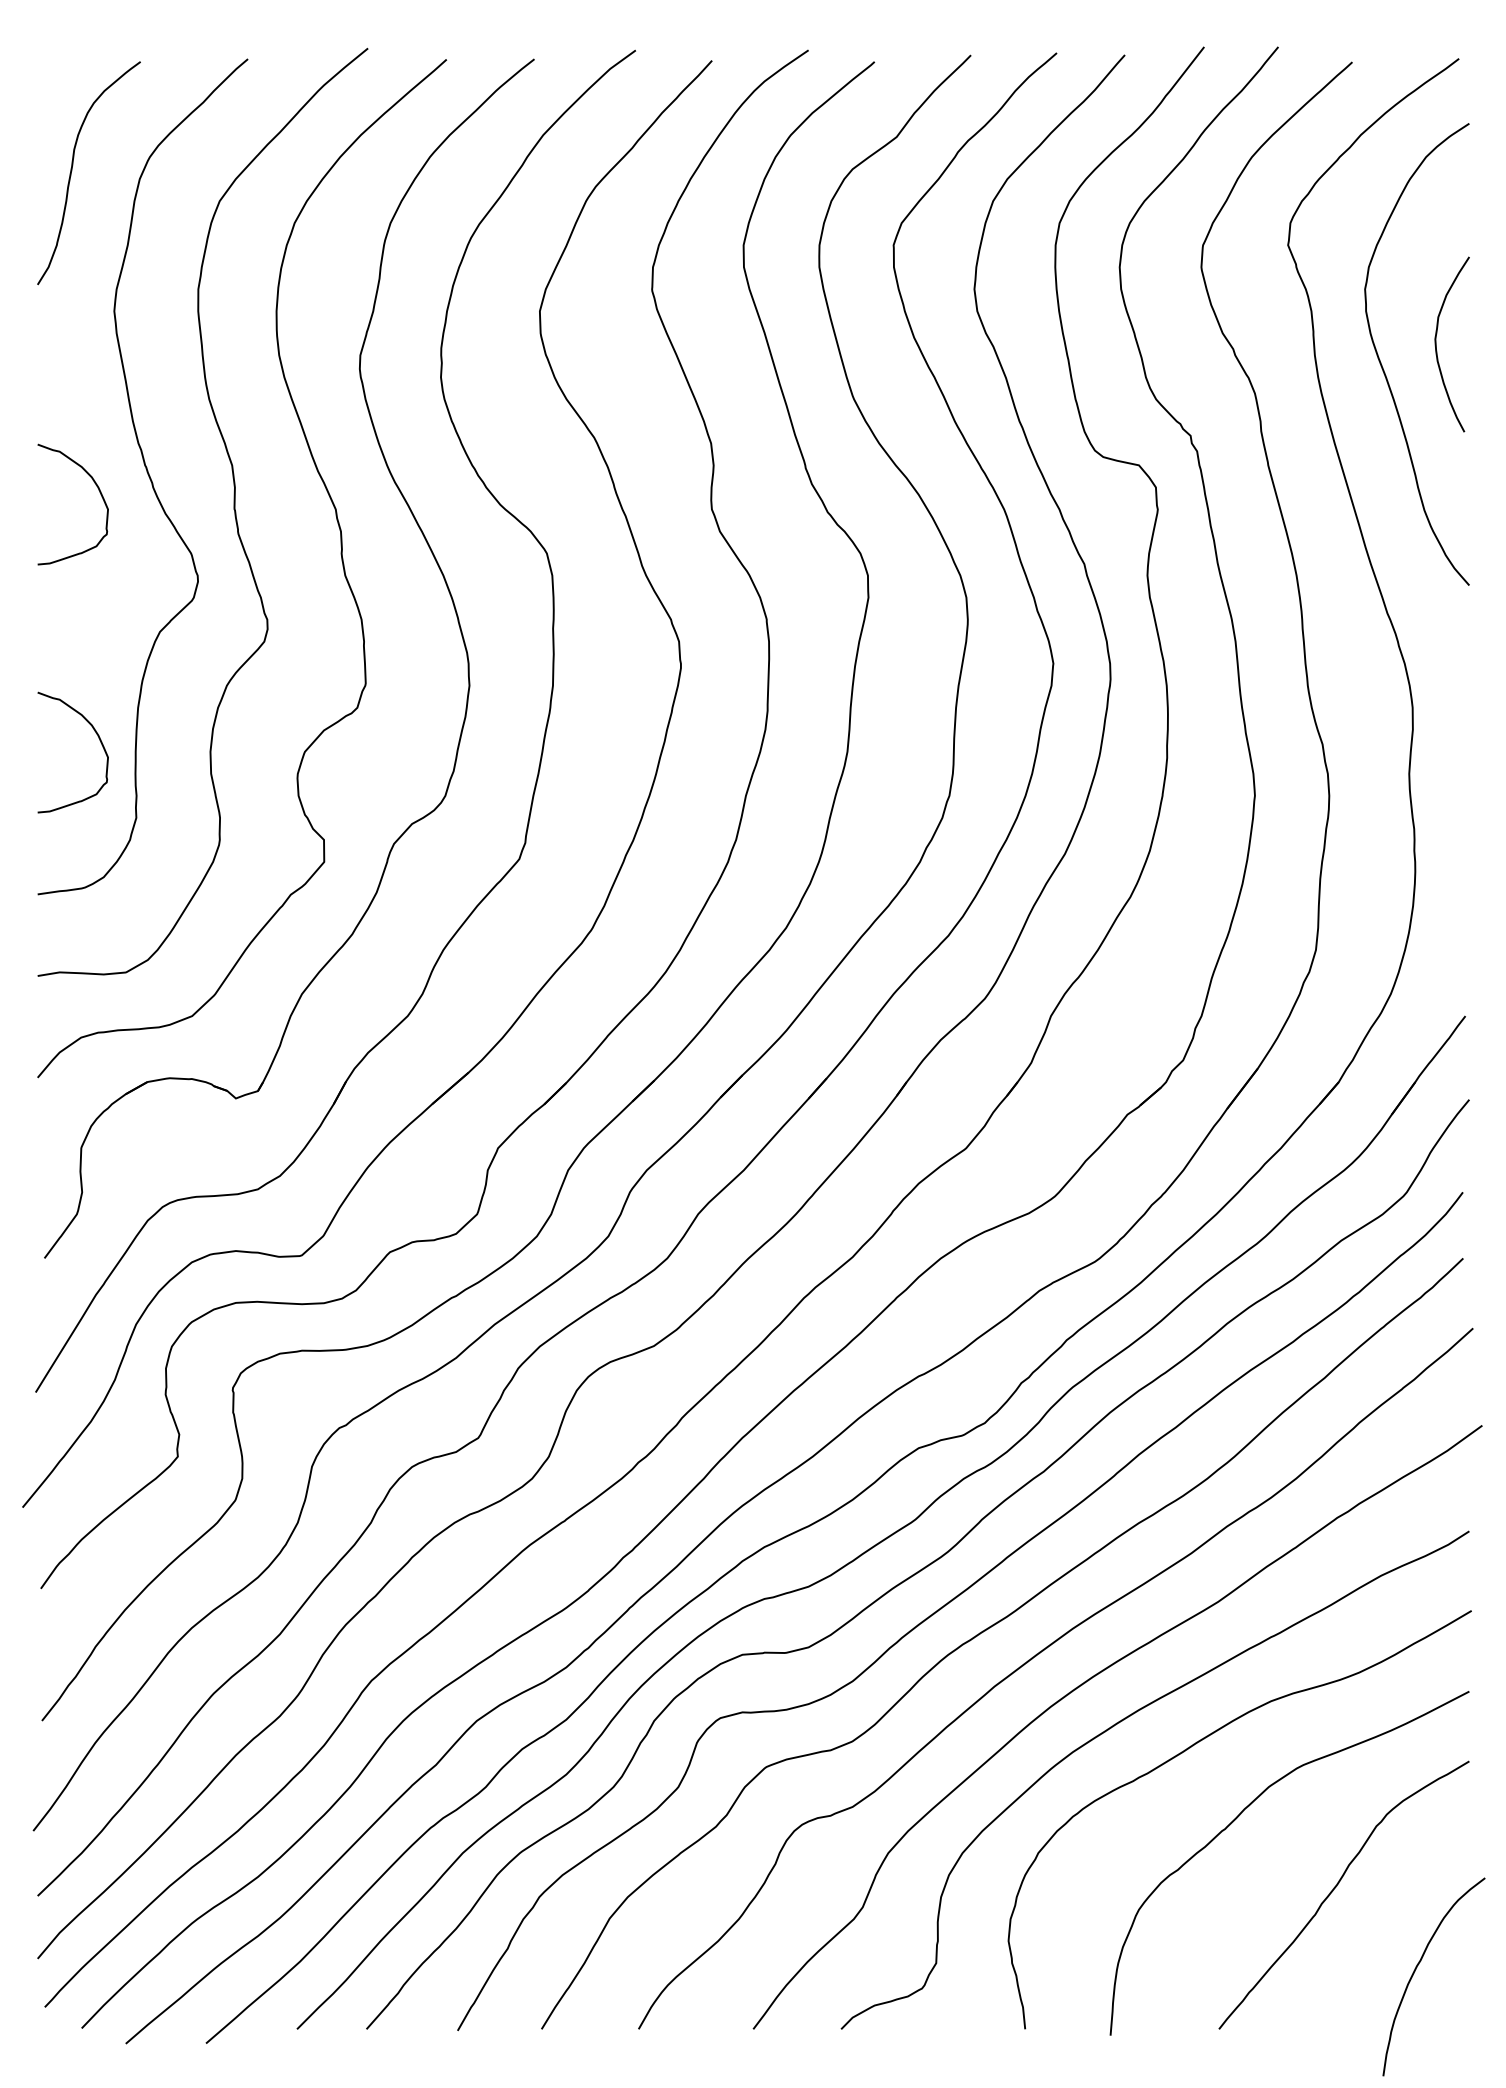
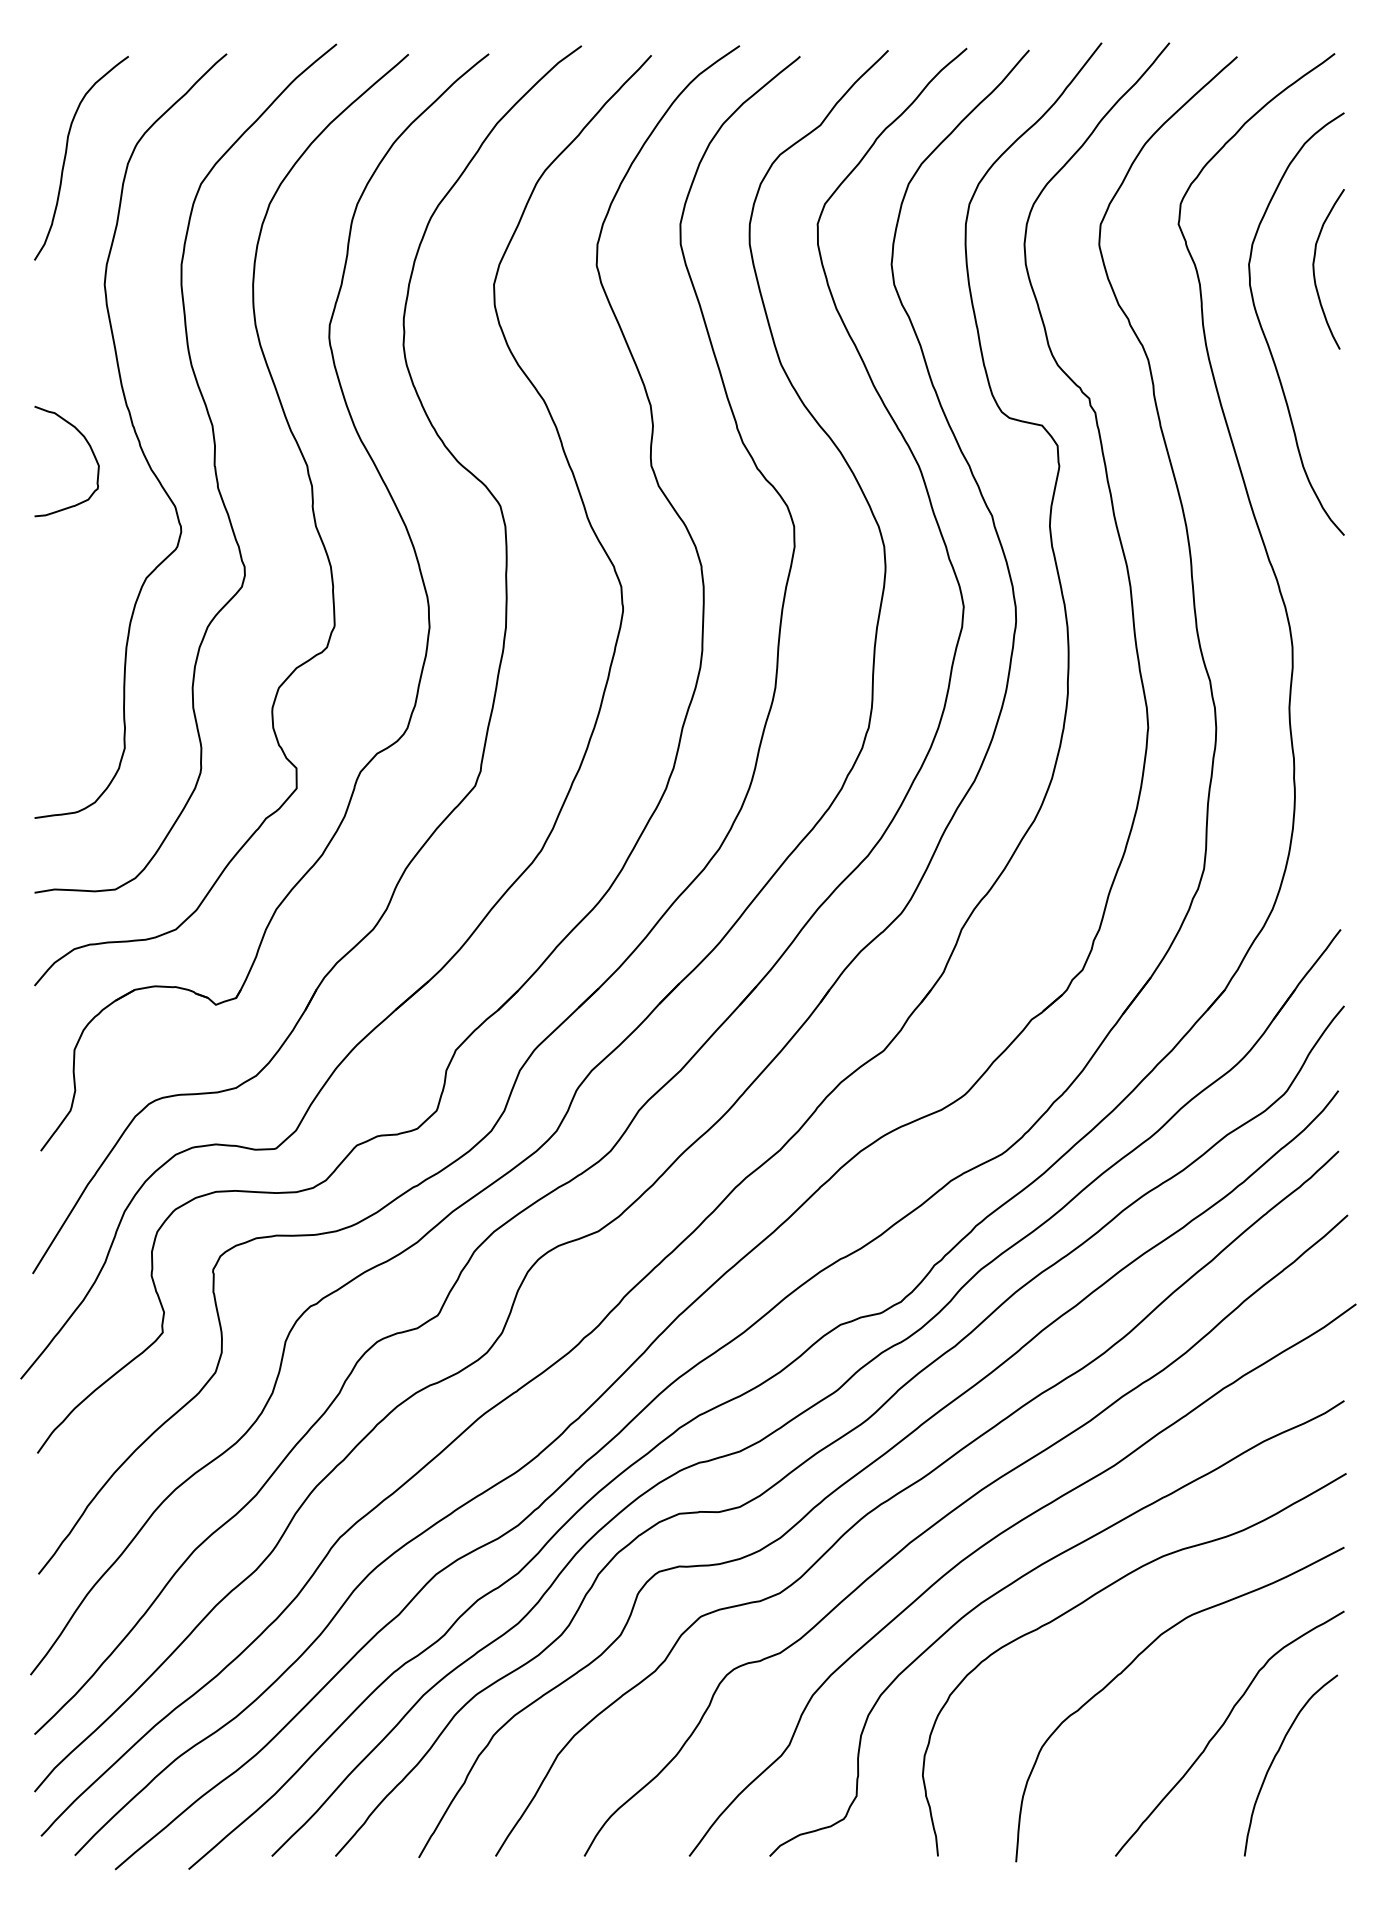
curve: (1436, 344) -> (1314, 269), moved
curve: (98, 738) -> (90, 675), removed
curve: (1417, 1967) -> (1275, 1756), moved

